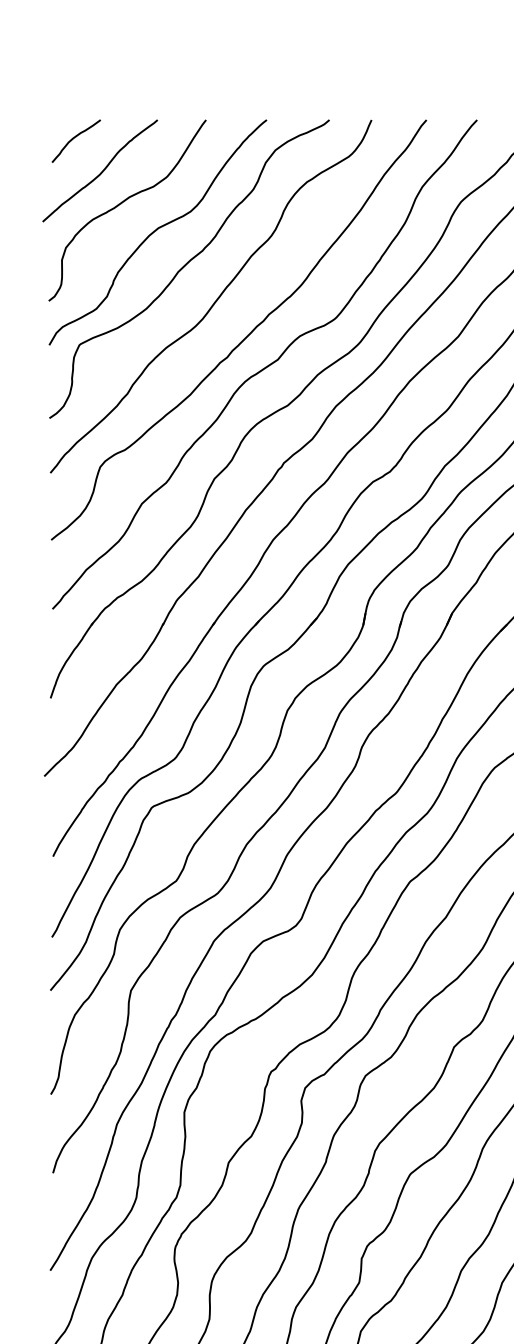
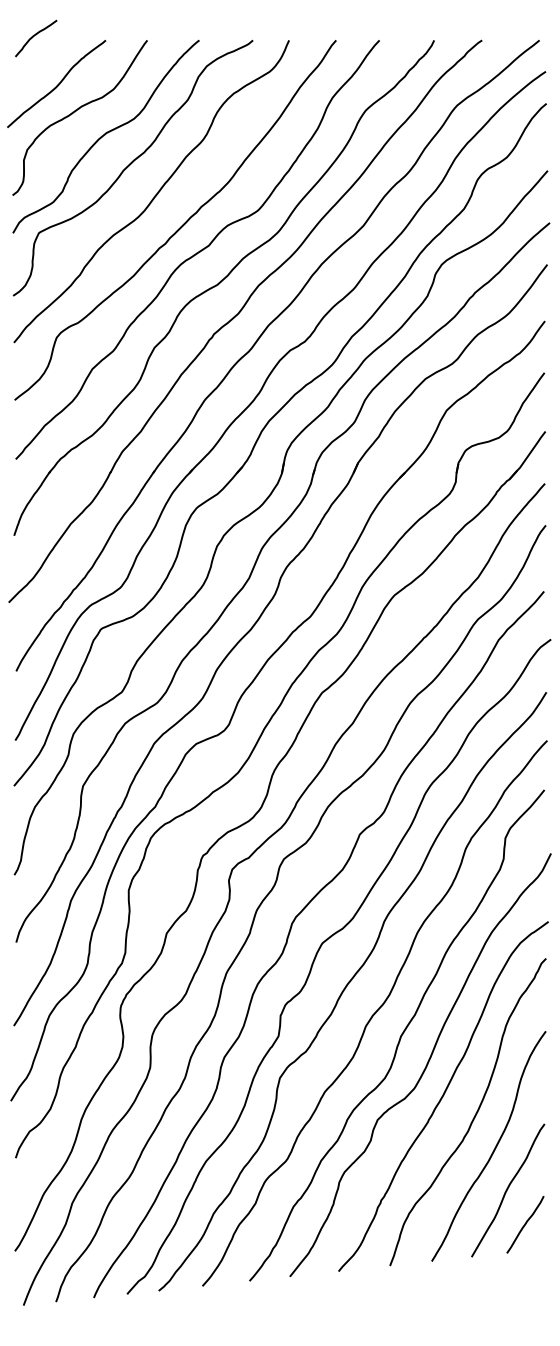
curve: (74, 138) -> (34, 36), moved

